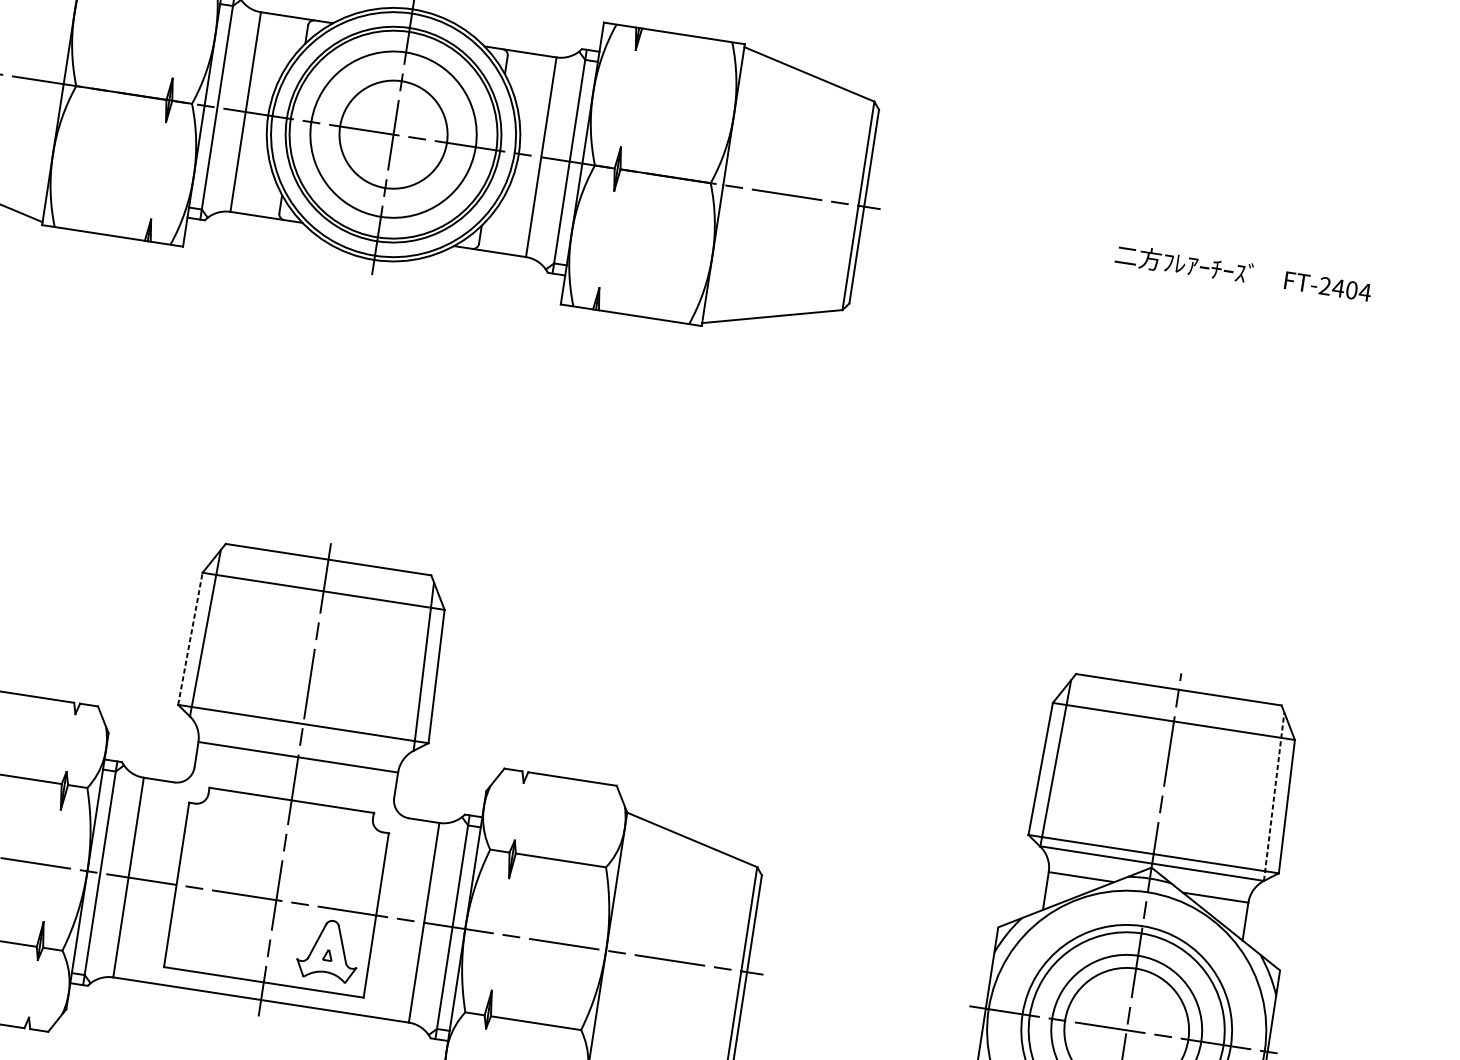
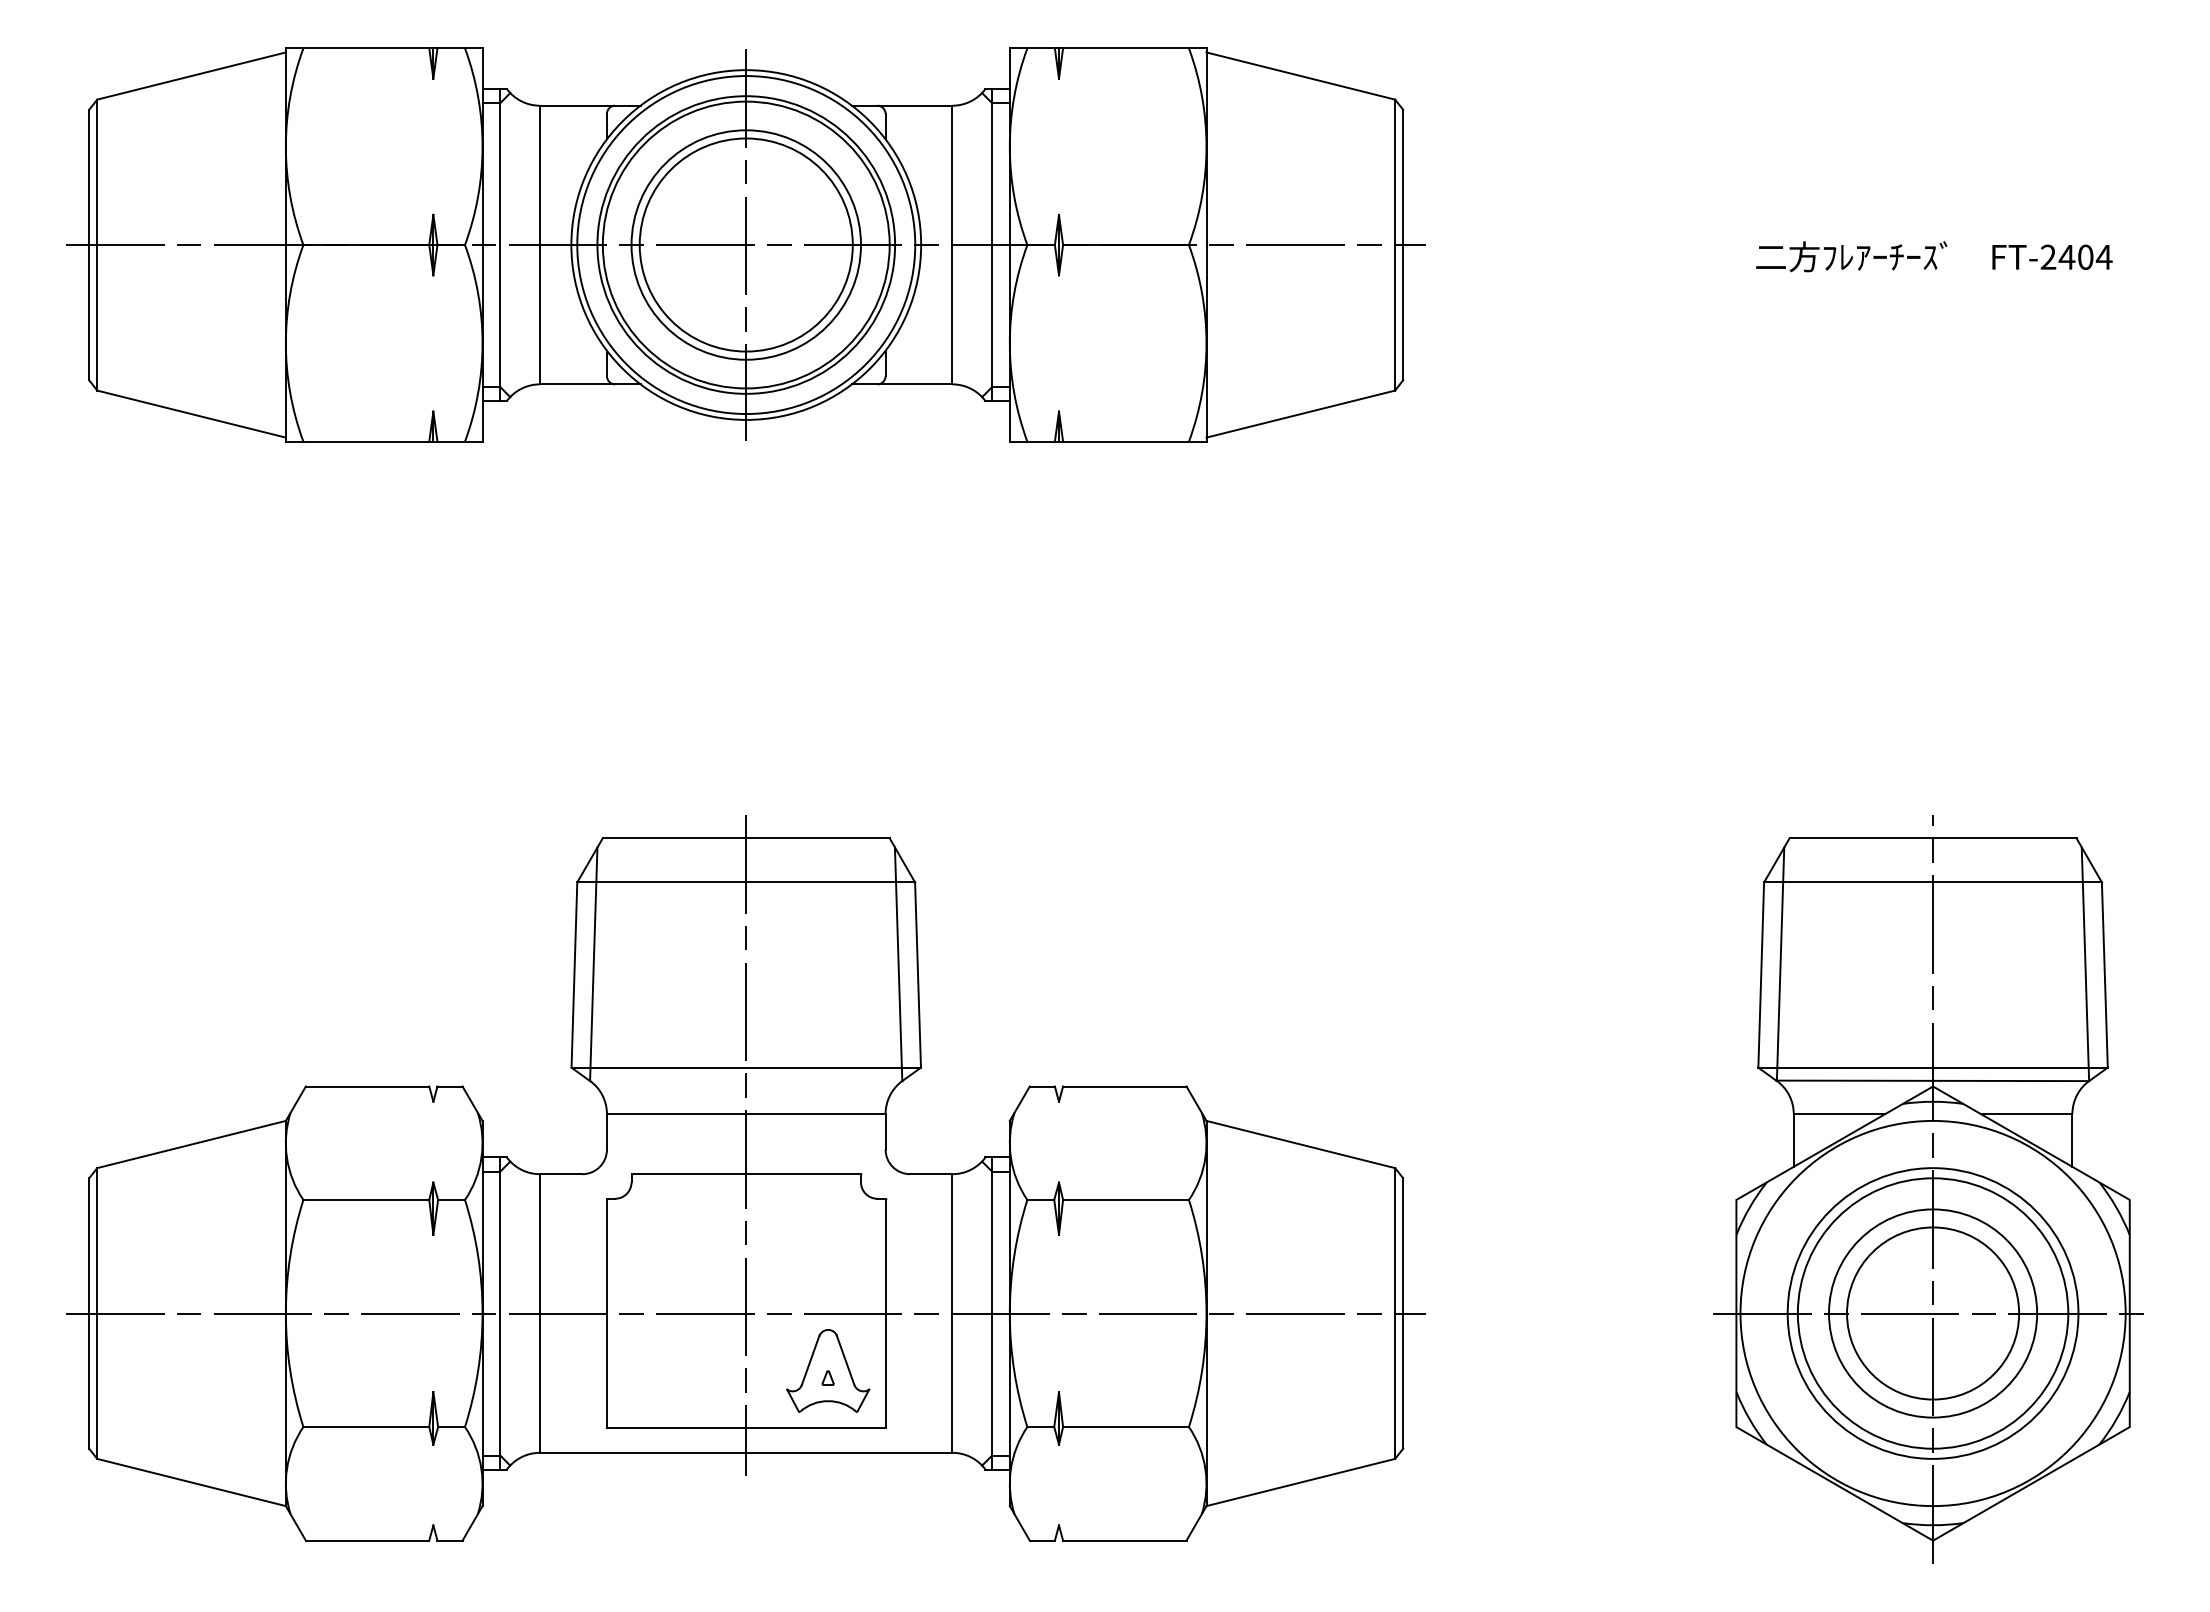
circle: (393, 134) -> (745, 244), size x1.43
line: (190, 639) -> (574, 975), dashed -> solid
line: (1274, 796) -> (2085, 964), dashed -> solid

